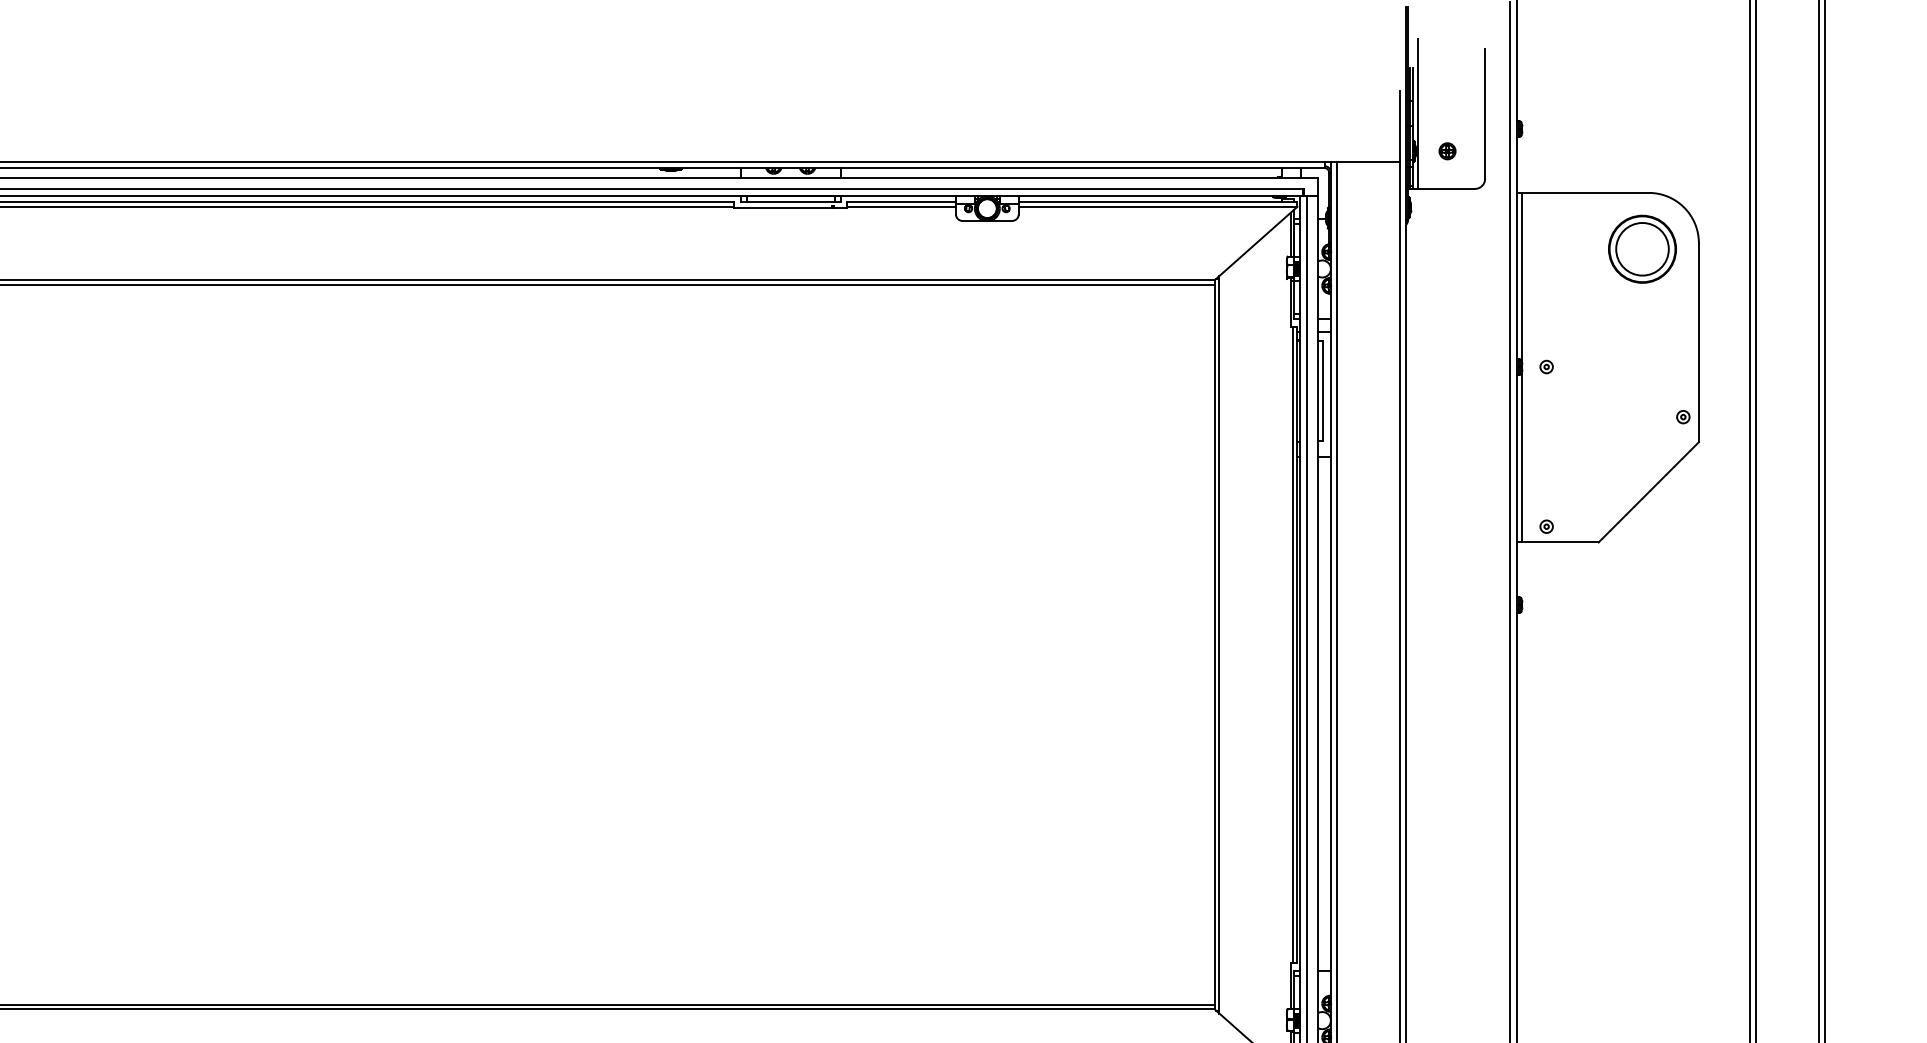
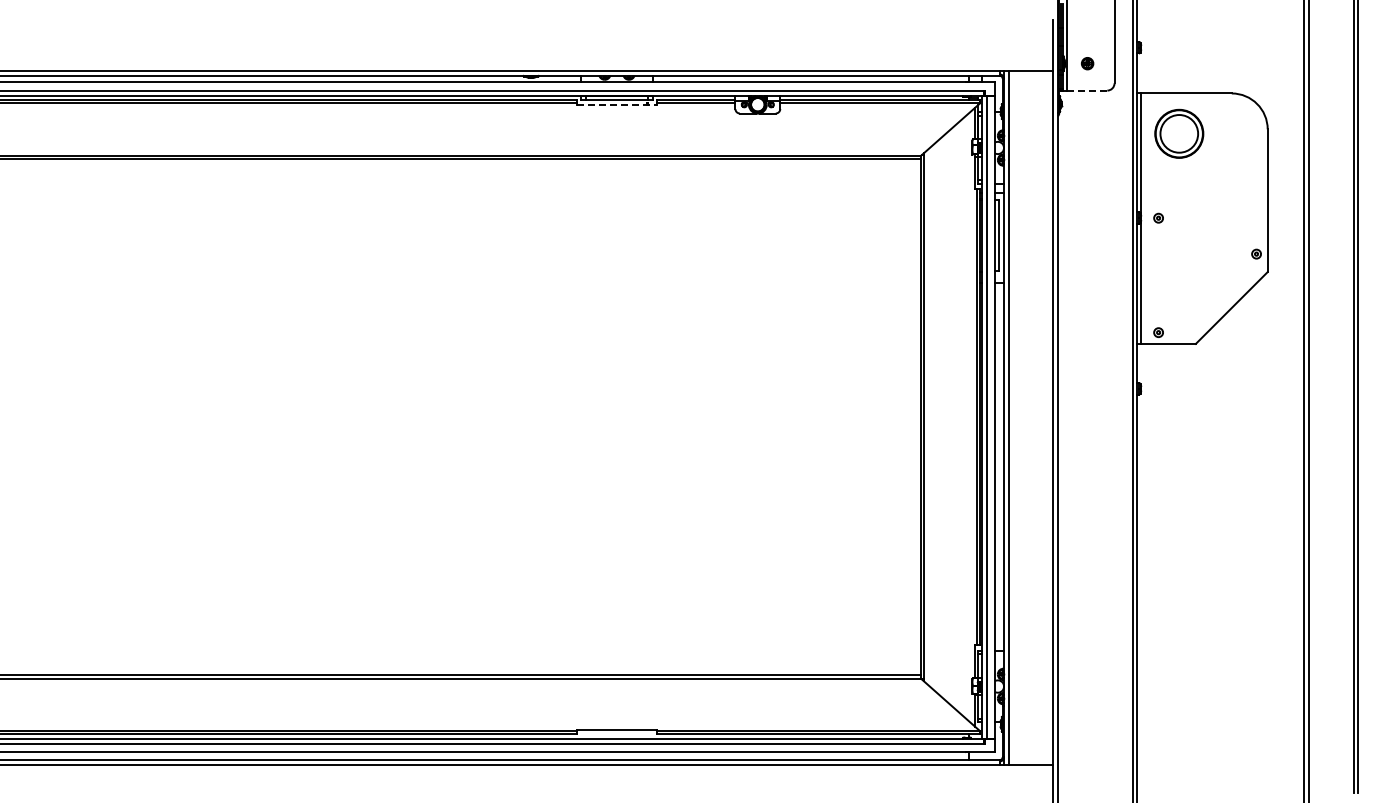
line: (1446, 188) -> (1086, 90), solid -> dashed
line: (791, 208) -> (617, 104), solid -> dashed
part: (1642, 248) -> (1179, 133), moved

